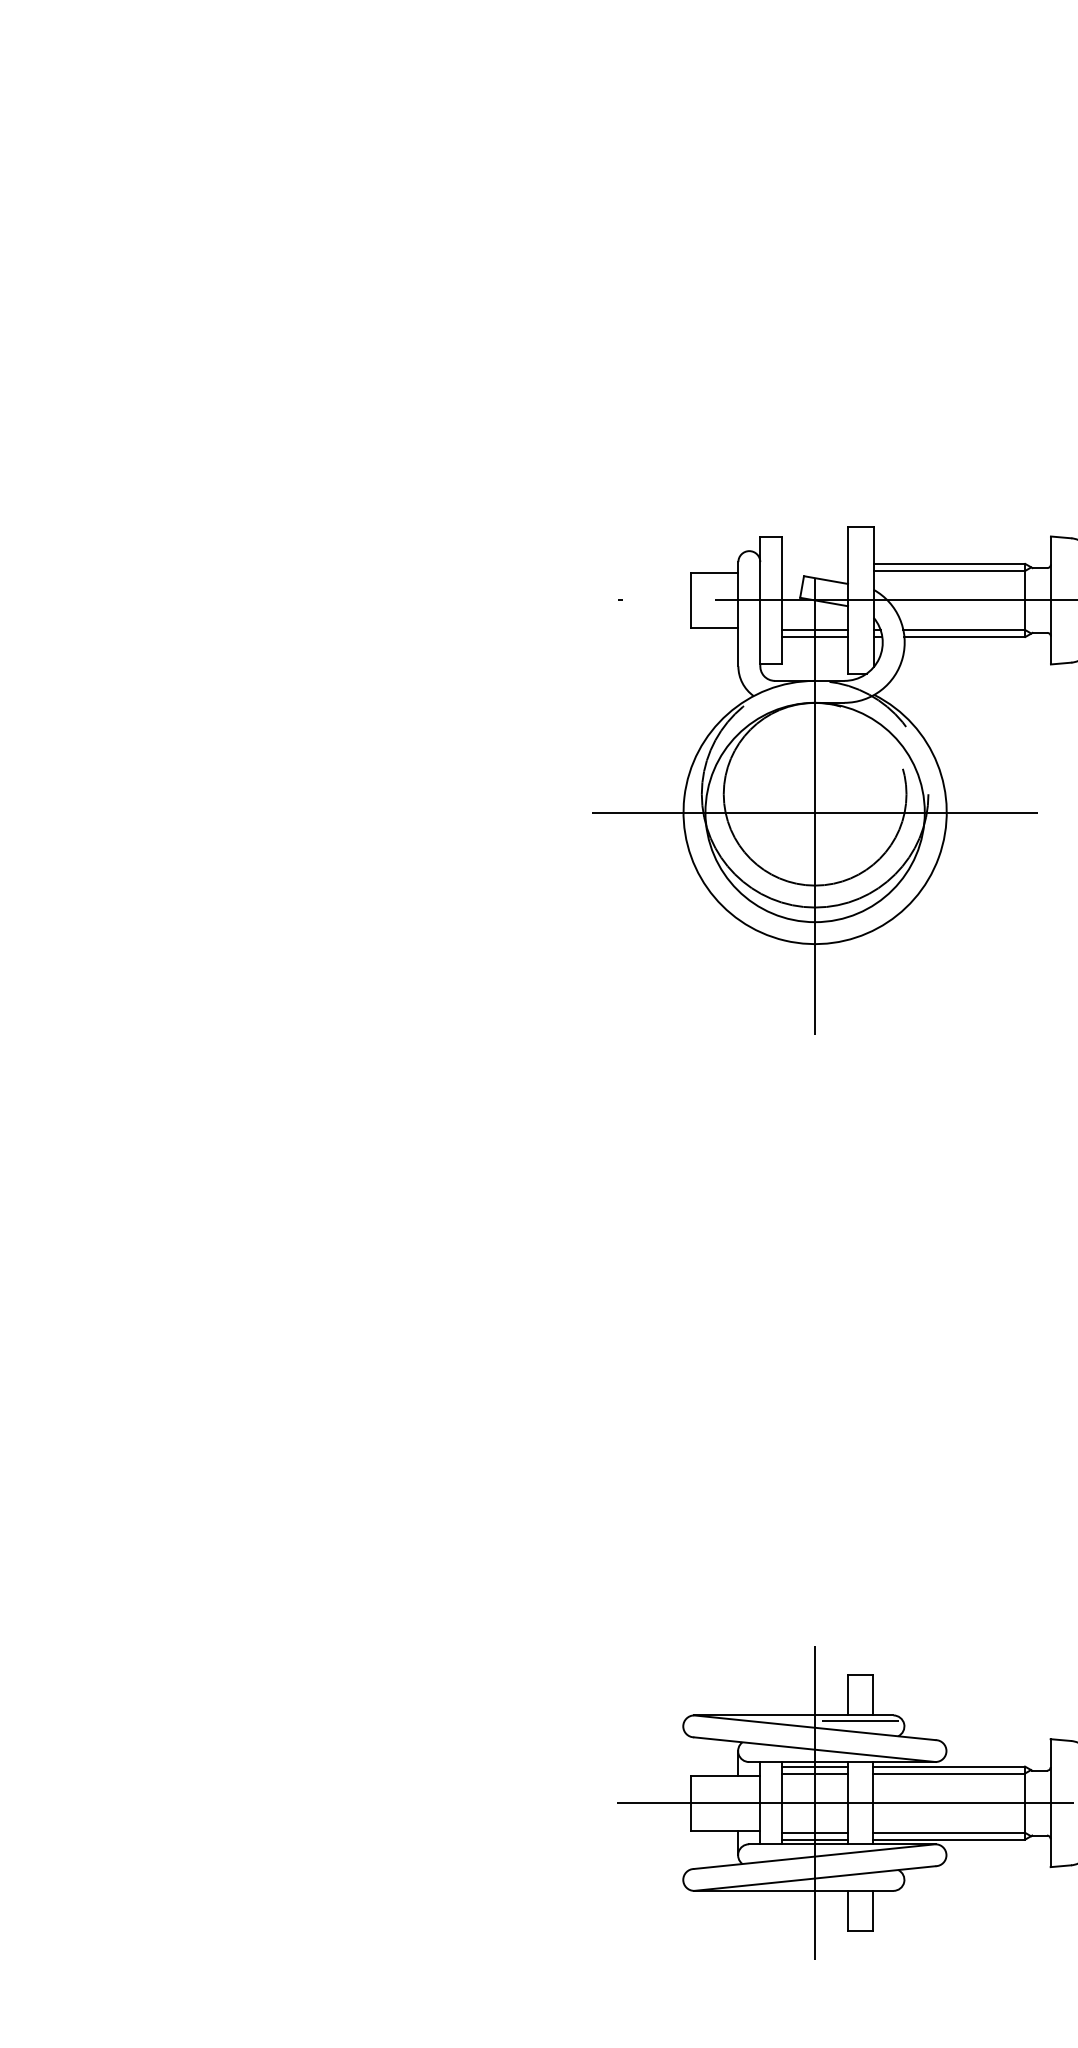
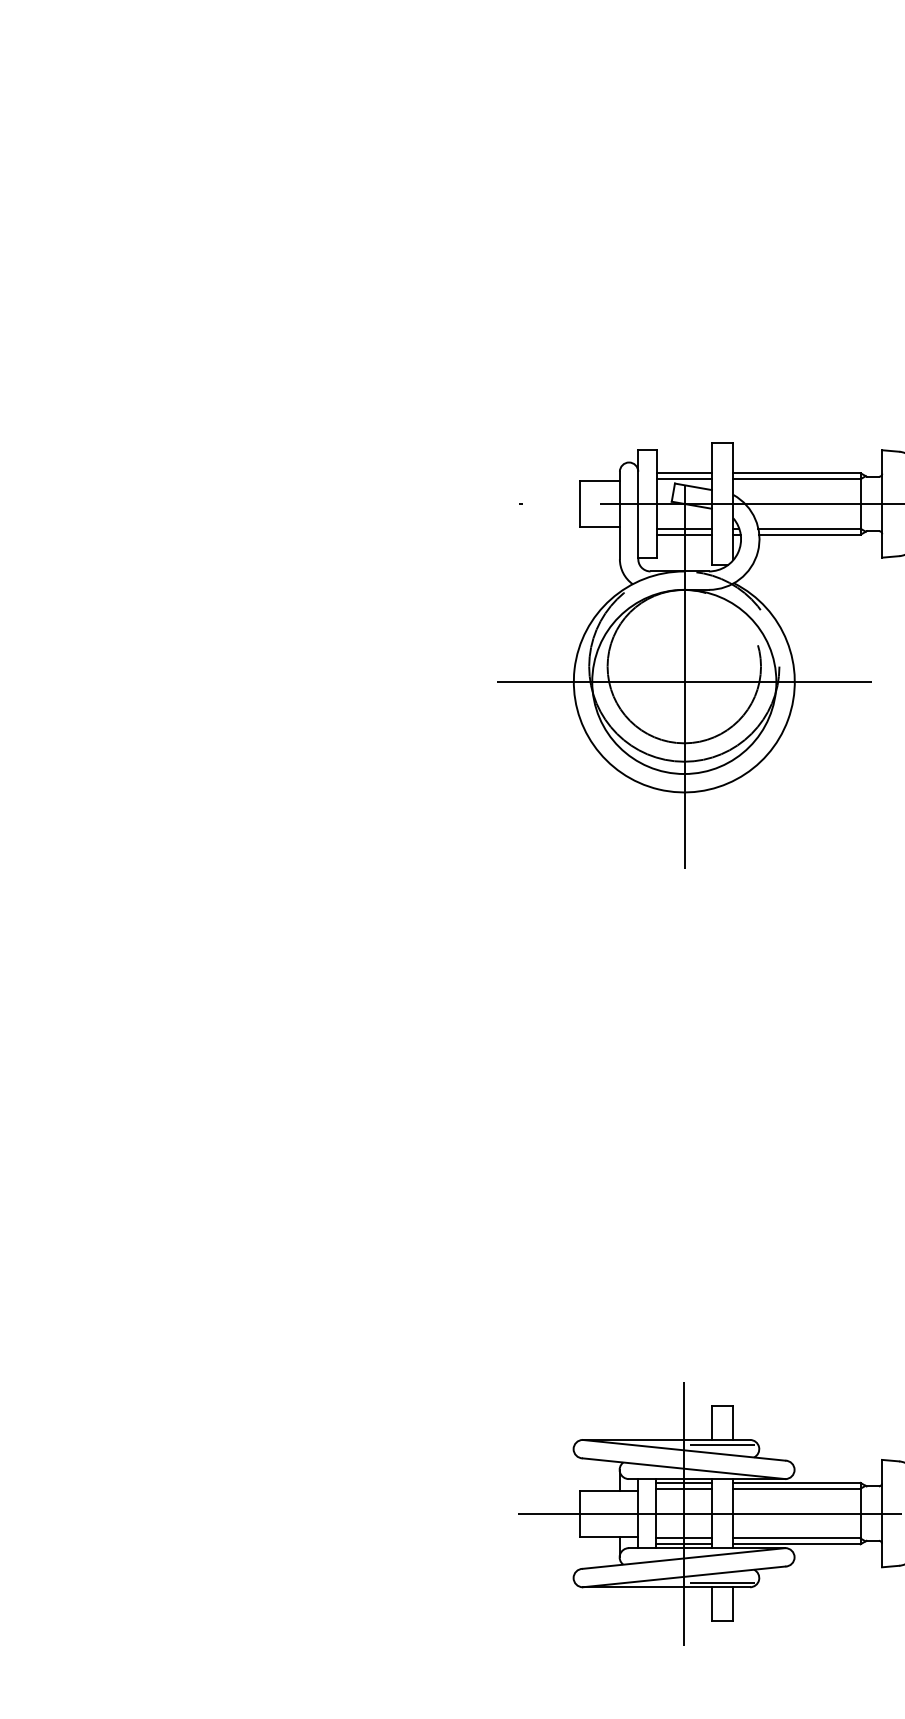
line: (815, 563) -> (684, 472), added
line: (815, 570) -> (684, 478), added
line: (860, 1885) -> (722, 1582), added

